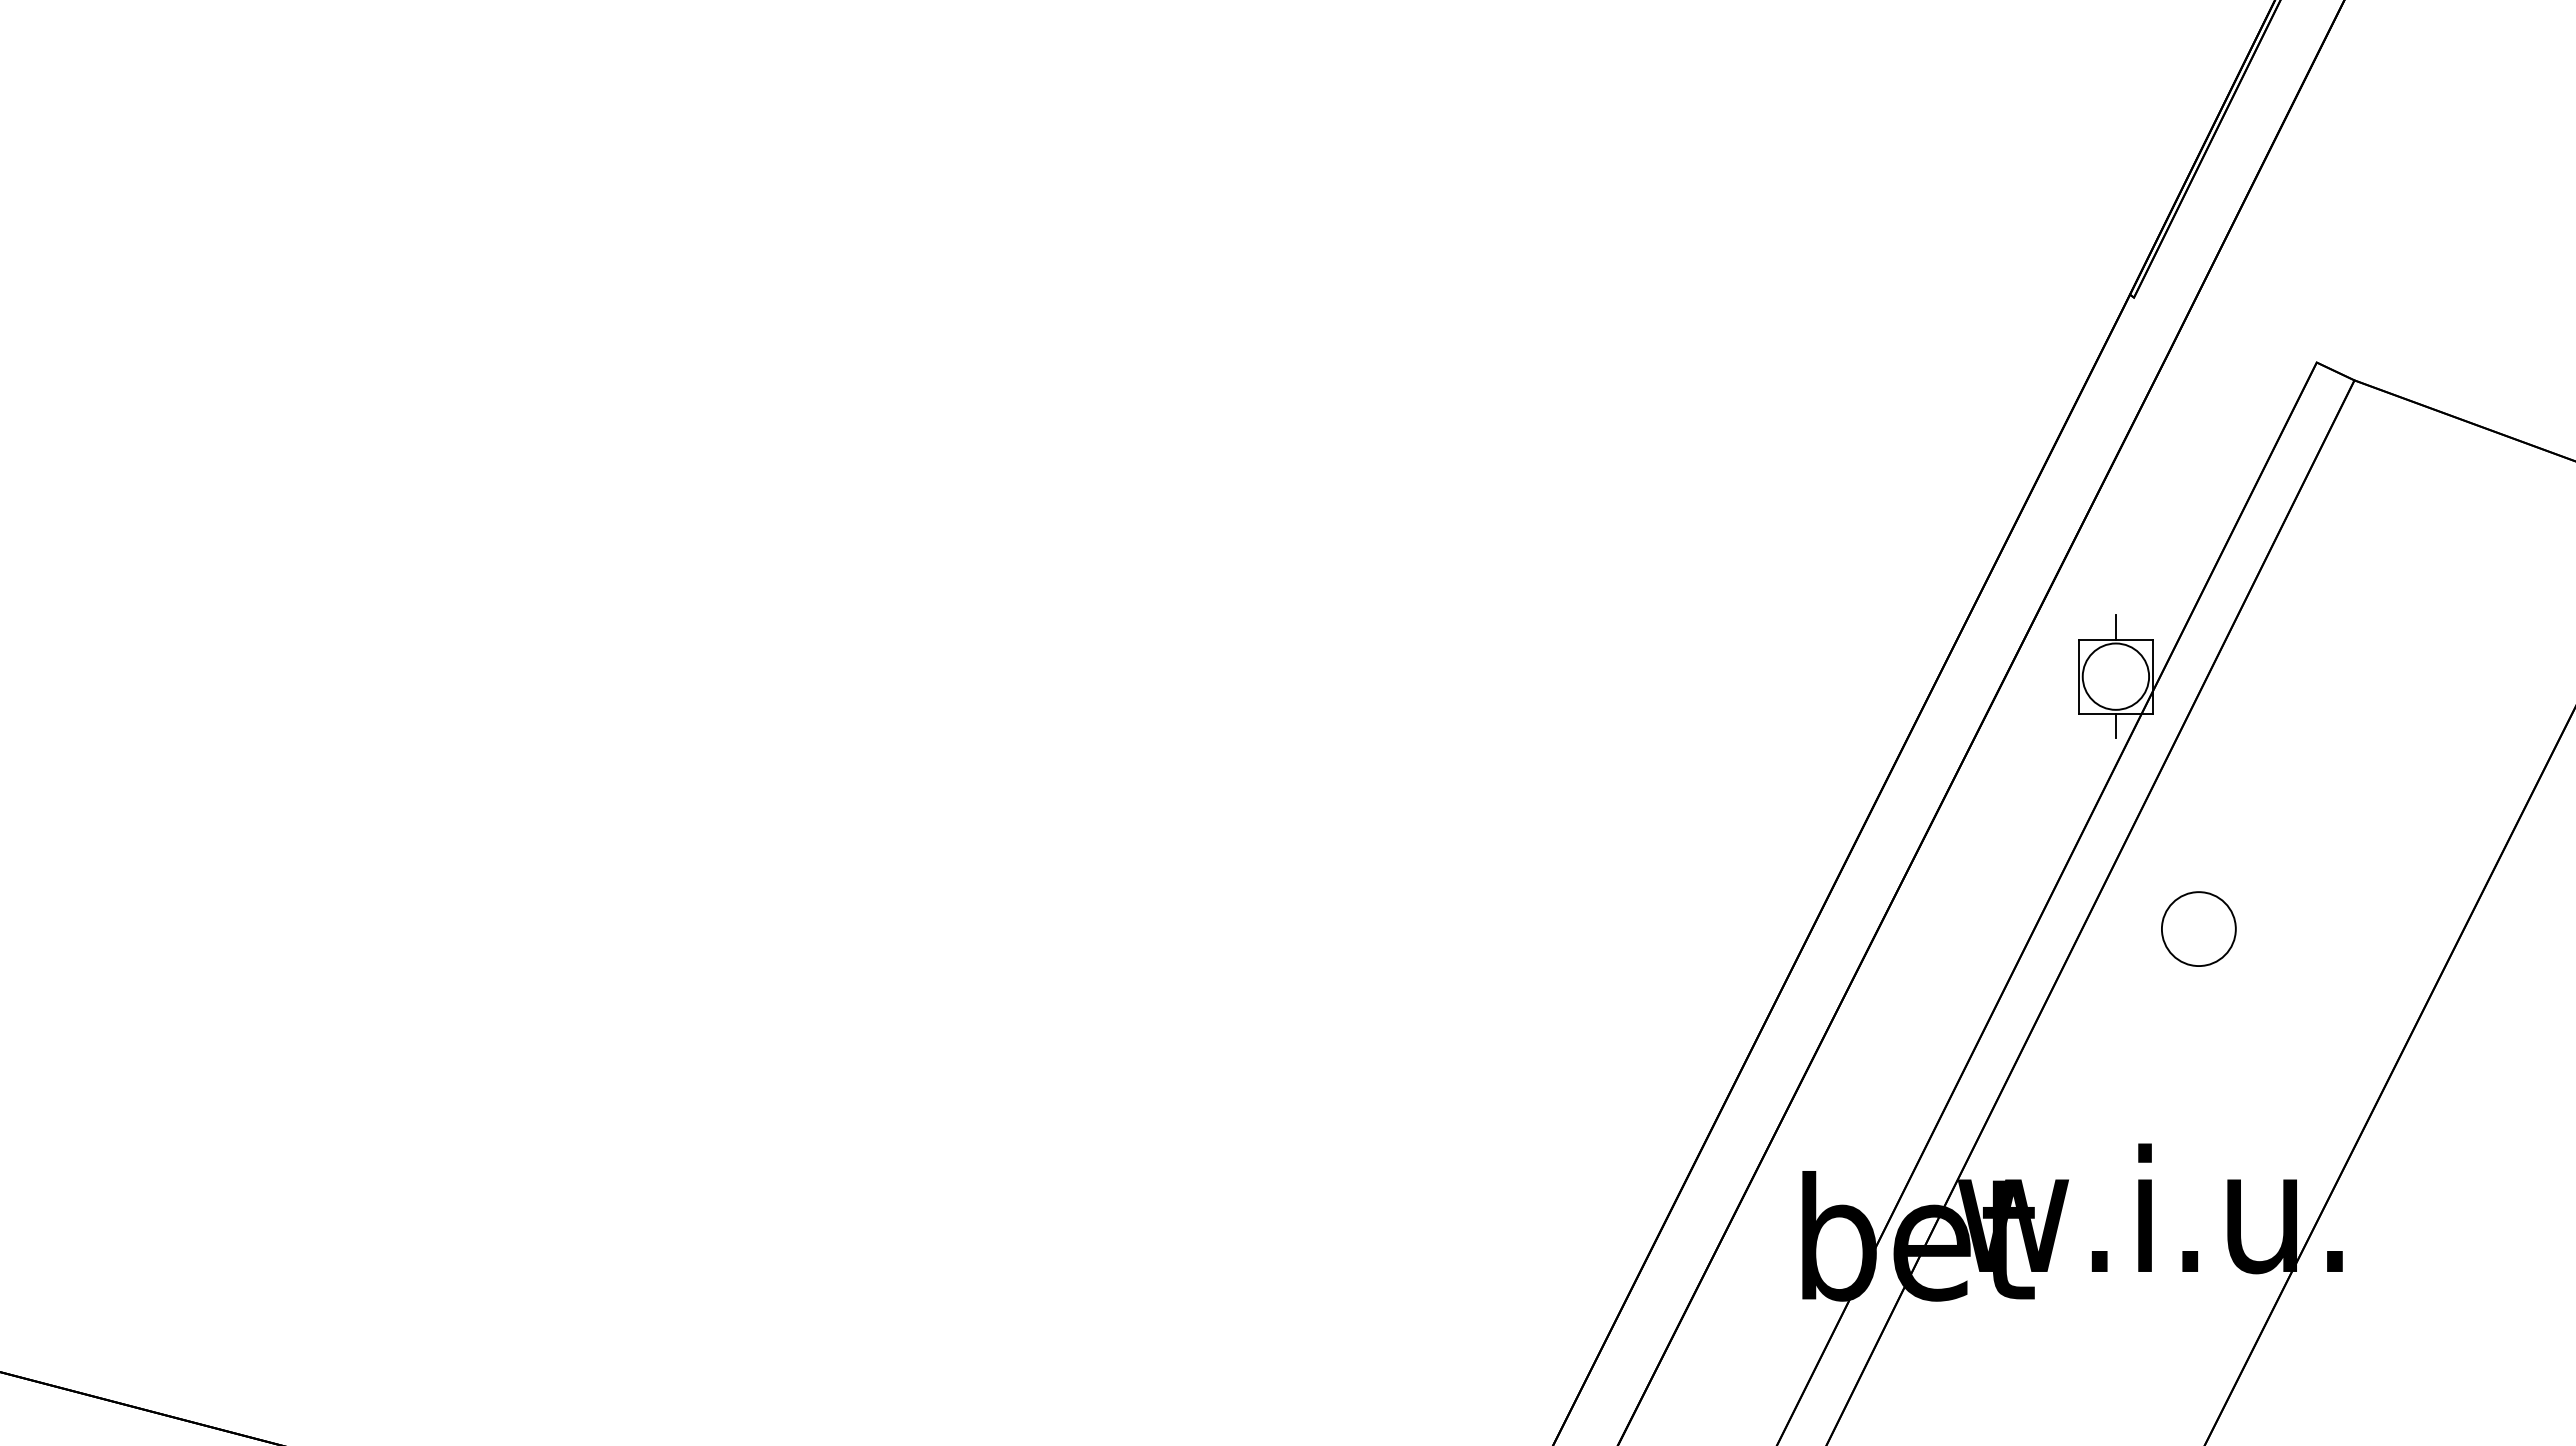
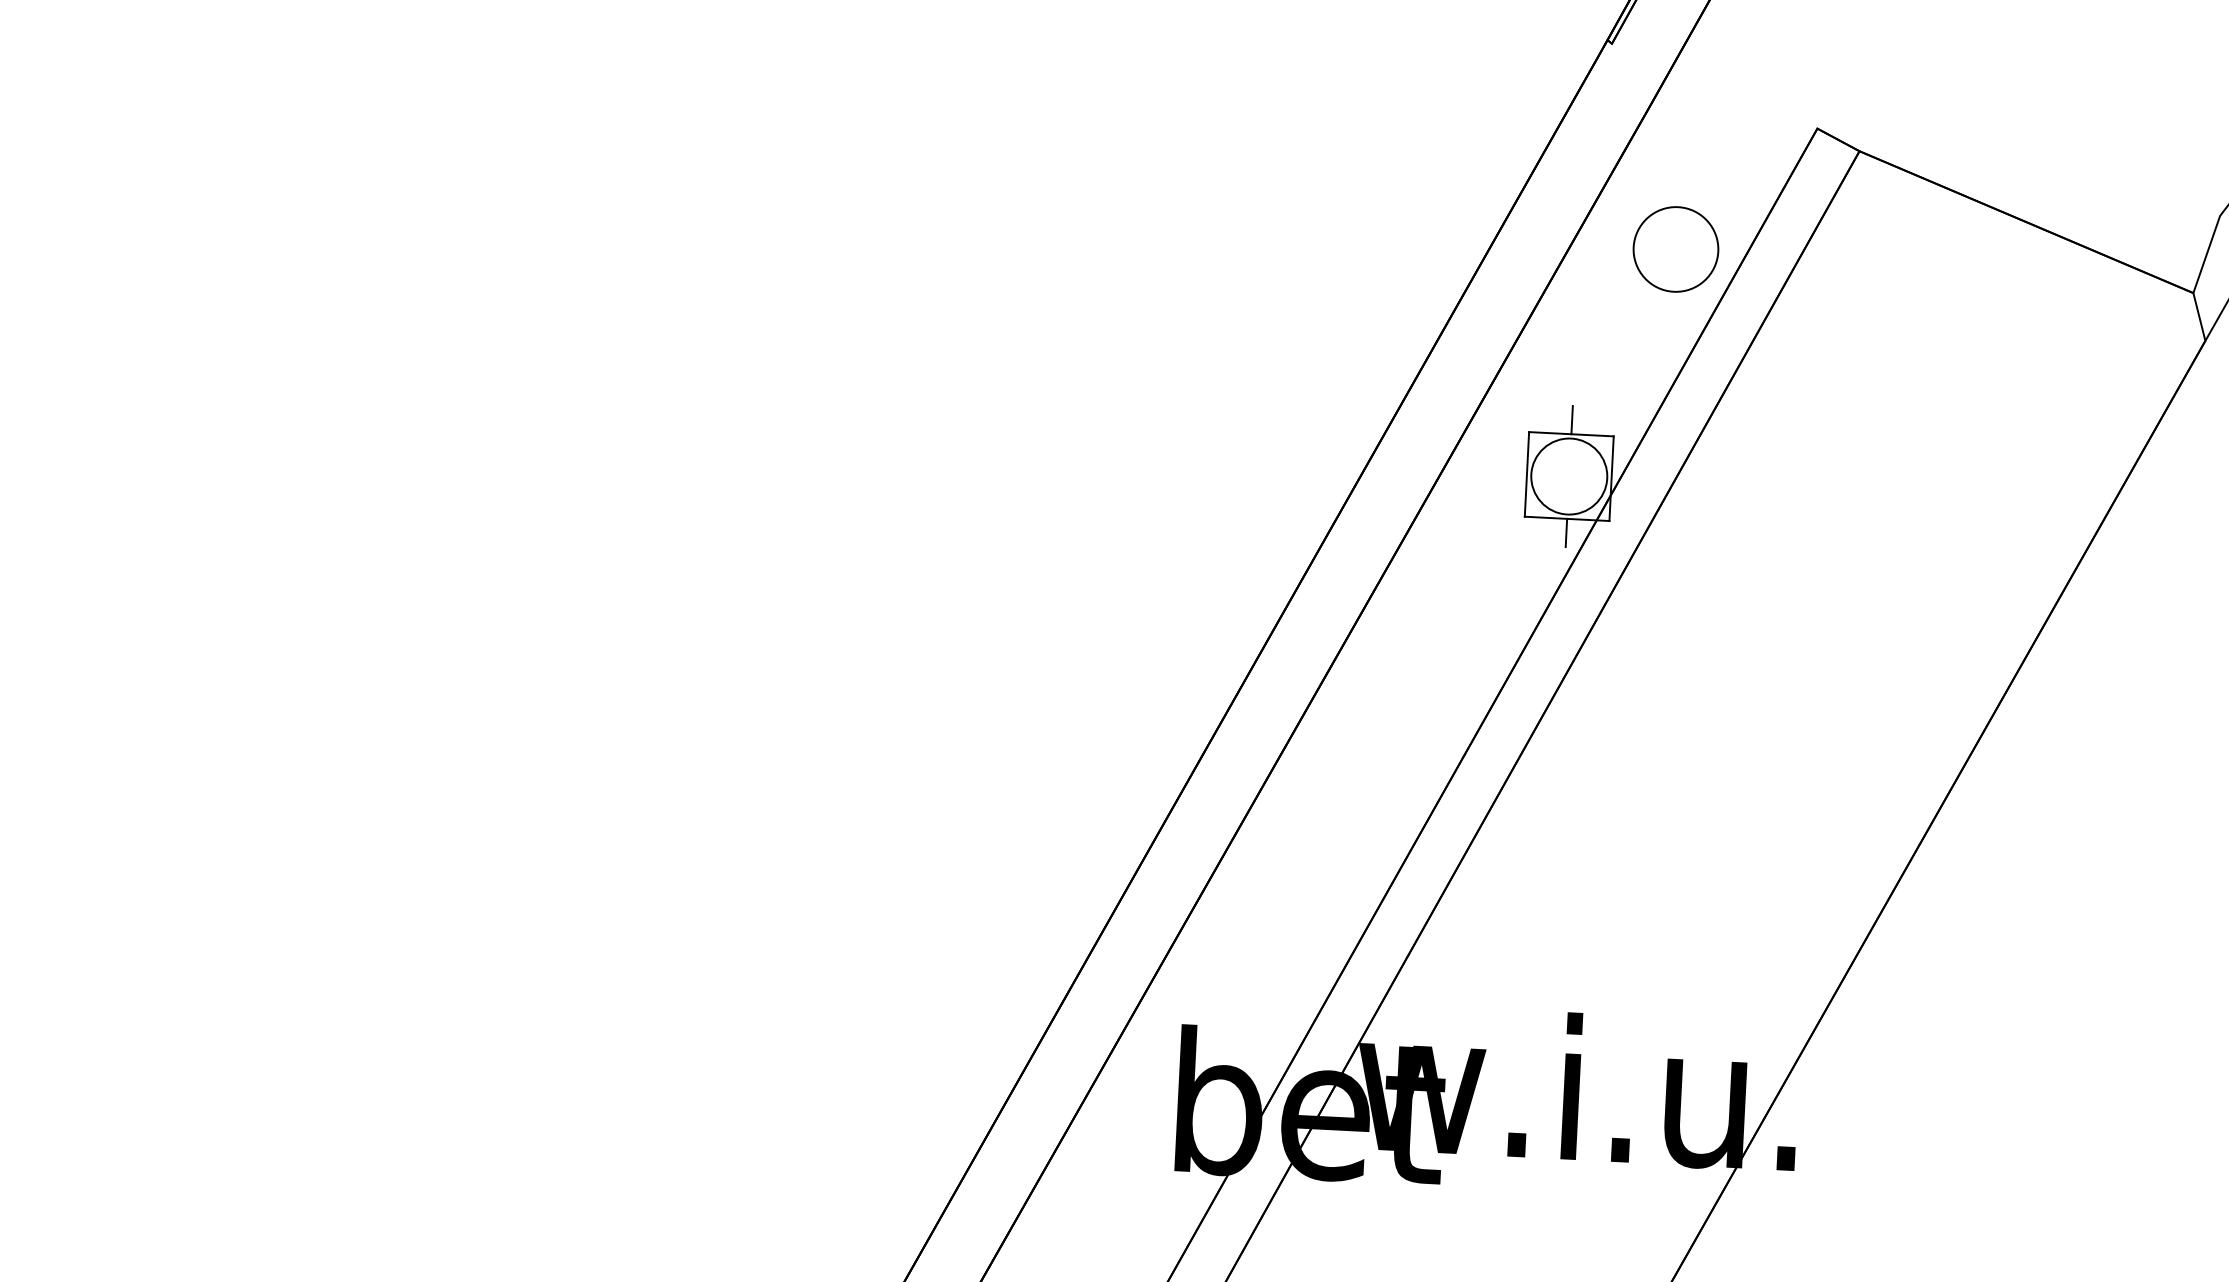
part: (2198, 928) -> (1675, 248), moved

